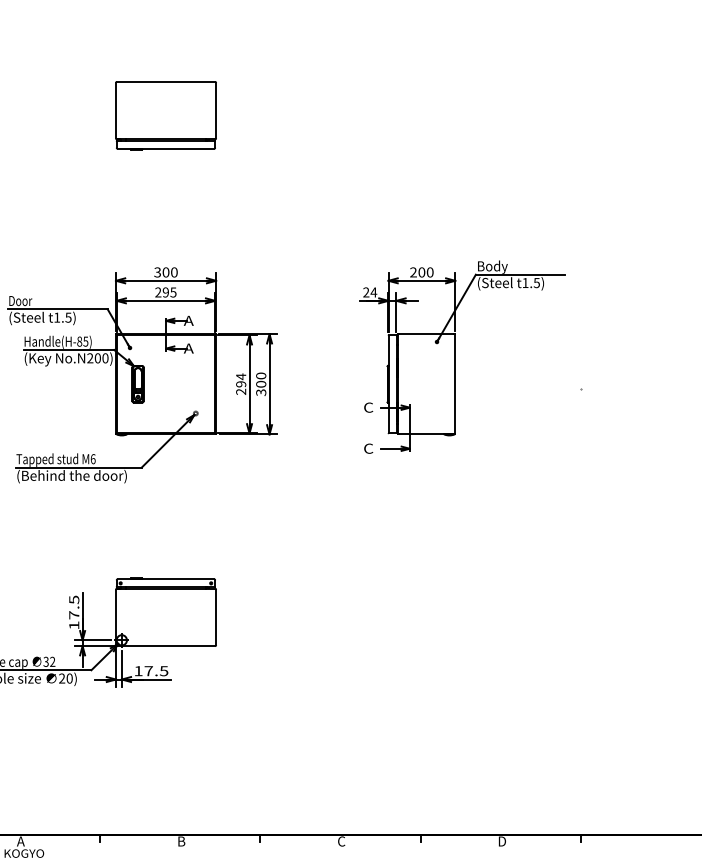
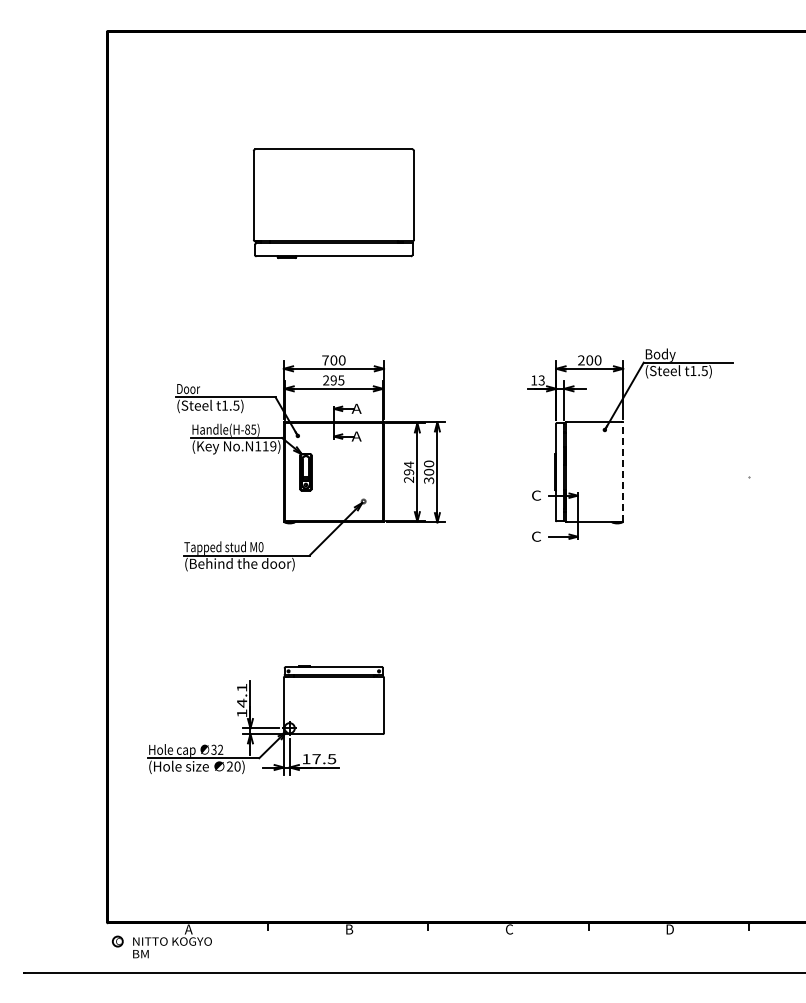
part: (165, 115) -> (333, 203), size x1.6
text: (157, 272) -> (325, 360), 300 -> 700
text: (370, 292) -> (538, 380), 24 -> 13
text: (97, 358) -> (265, 446), No.N200) -> No.N119)
line: (455, 383) -> (623, 471), solid -> dashed
text: (92, 458) -> (260, 546), M6 -> M0
text: (74, 607) -> (242, 695), 17.5 -> 14.1

